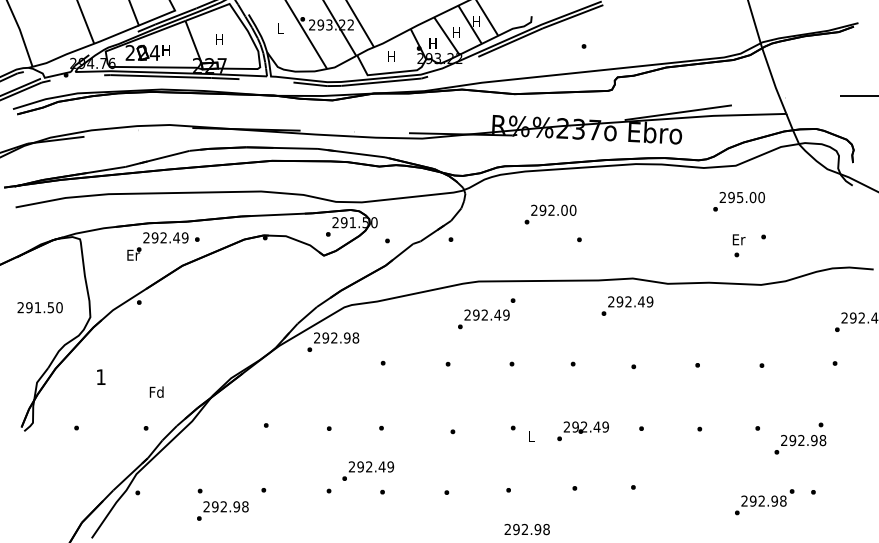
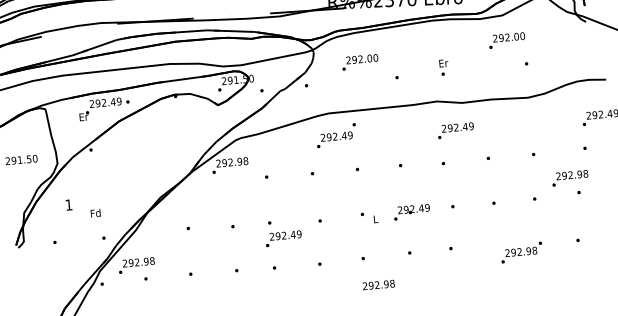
text: (740, 197) -> (507, 37), 295.00 -> 292.00
text: (550, 214) -> (360, 62), moved
text: (738, 245) -> (443, 67), moved
text: (627, 305) -> (455, 130), moved
text: (156, 391) -> (95, 212), moved
text: (800, 444) -> (570, 178), moved
text: (368, 470) -> (283, 238), moved
text: (764, 502) -> (521, 252), moved
text: (222, 510) -> (136, 265), moved

